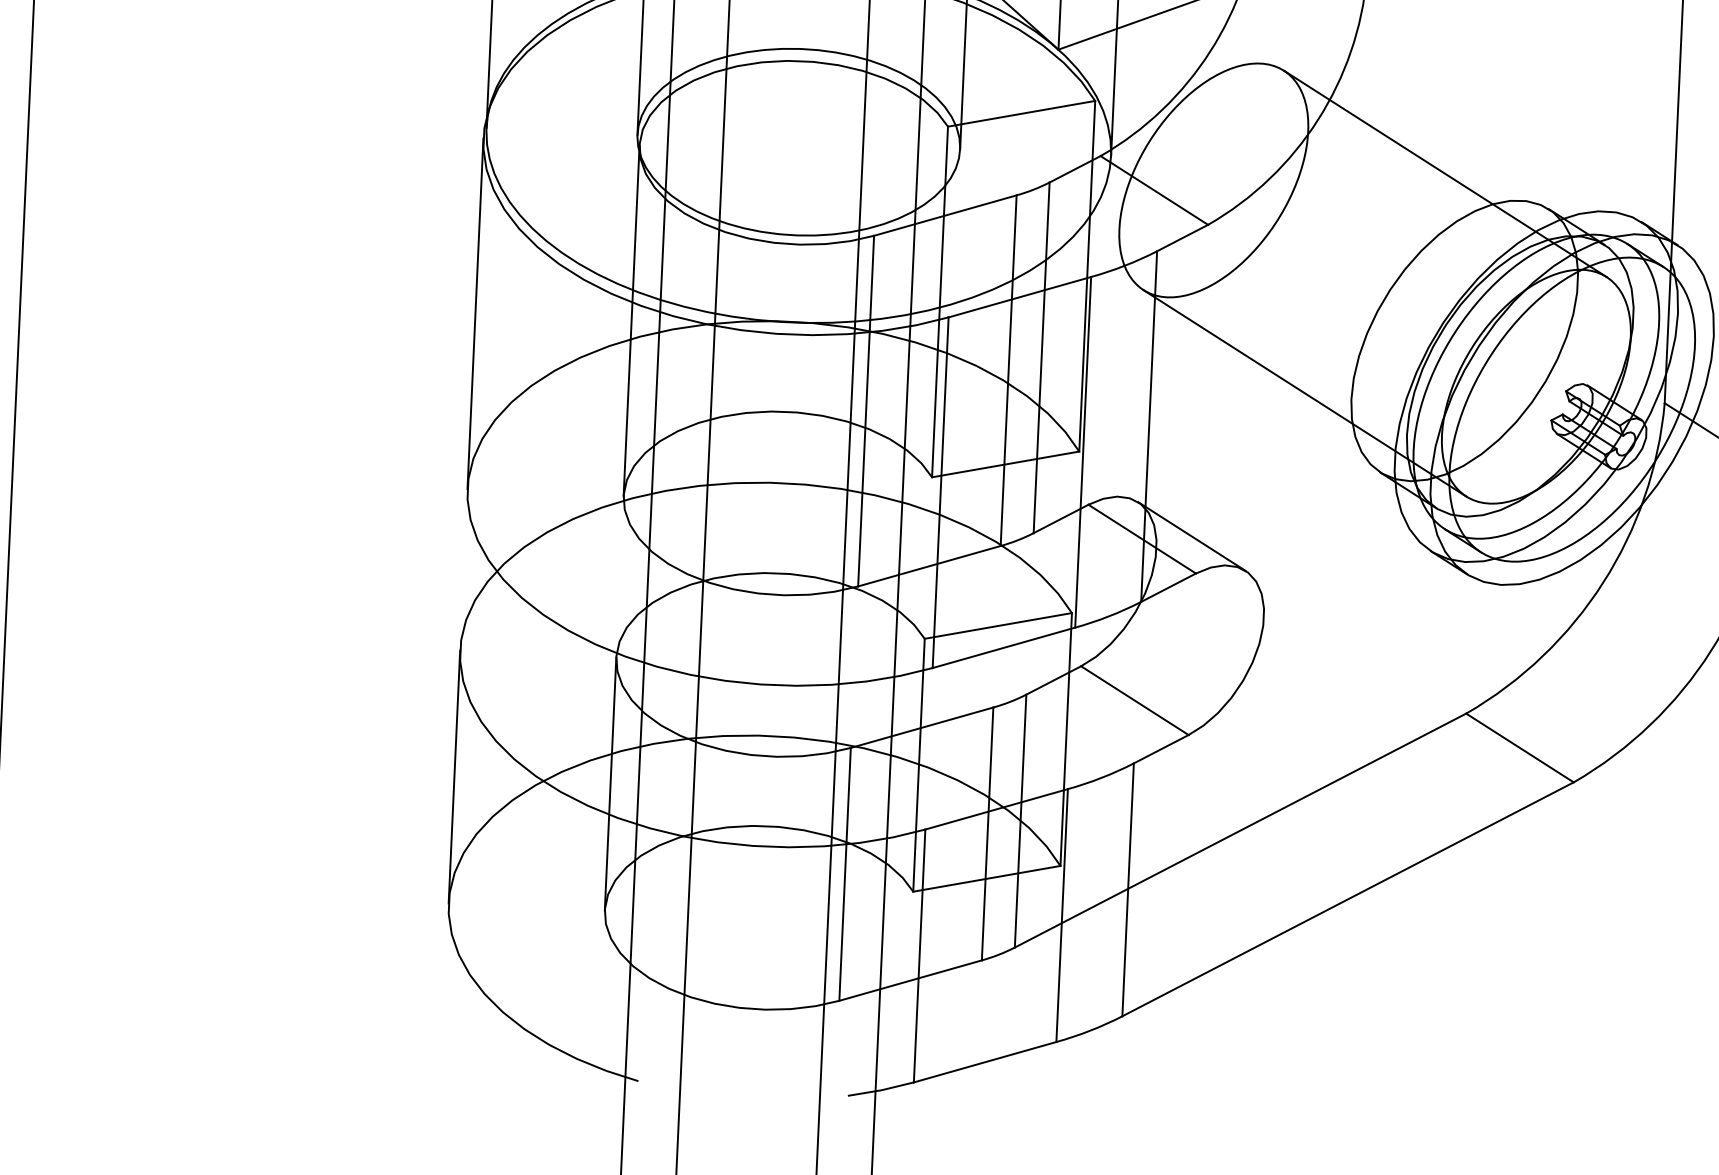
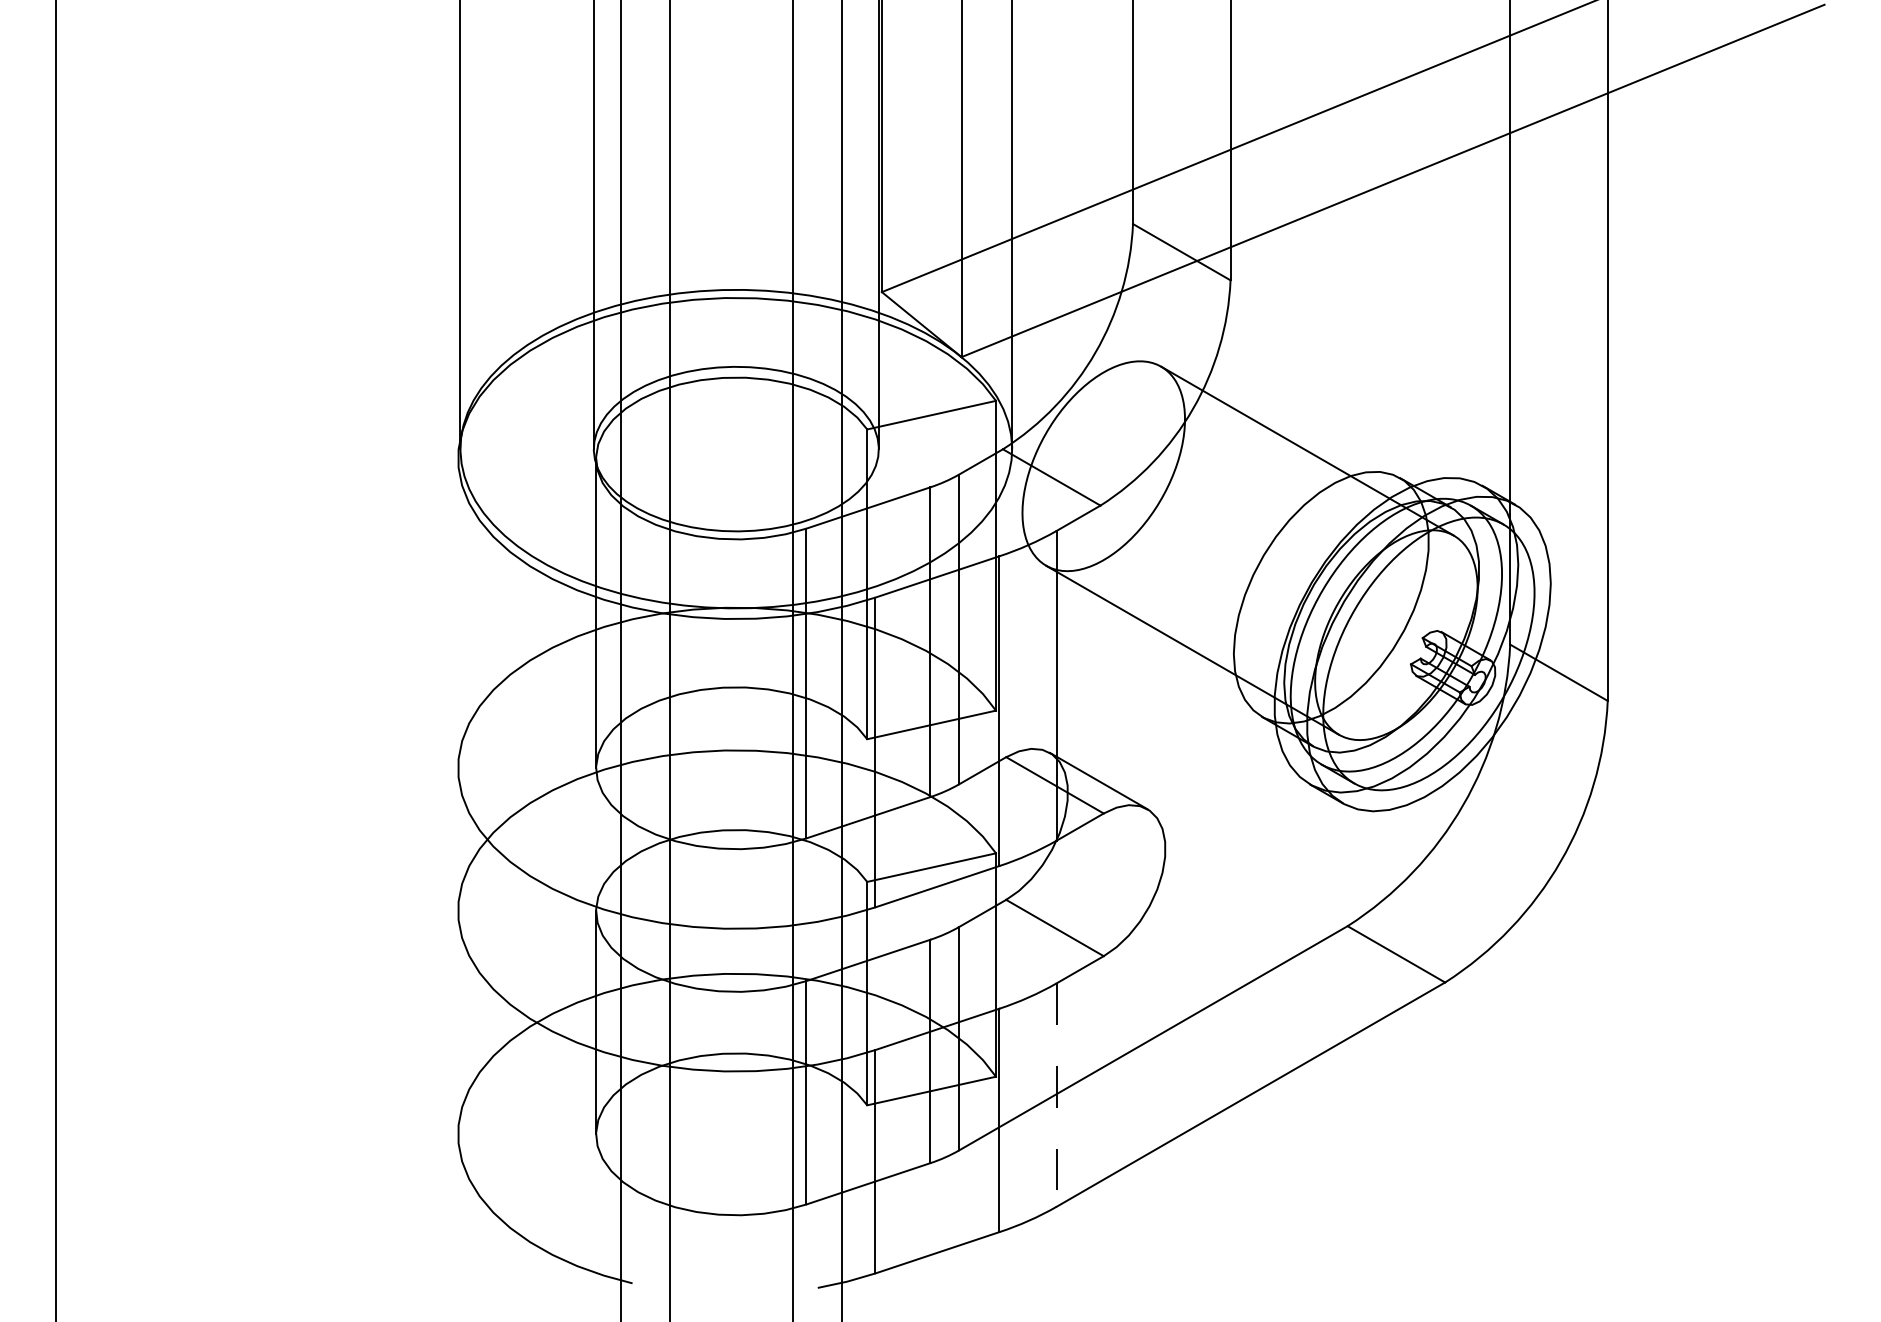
line: (475, 313) -> (458, 613), removed
line: (454, 776) -> (458, 1022), removed
line: (1127, 890) -> (1056, 1095), solid -> dashed

